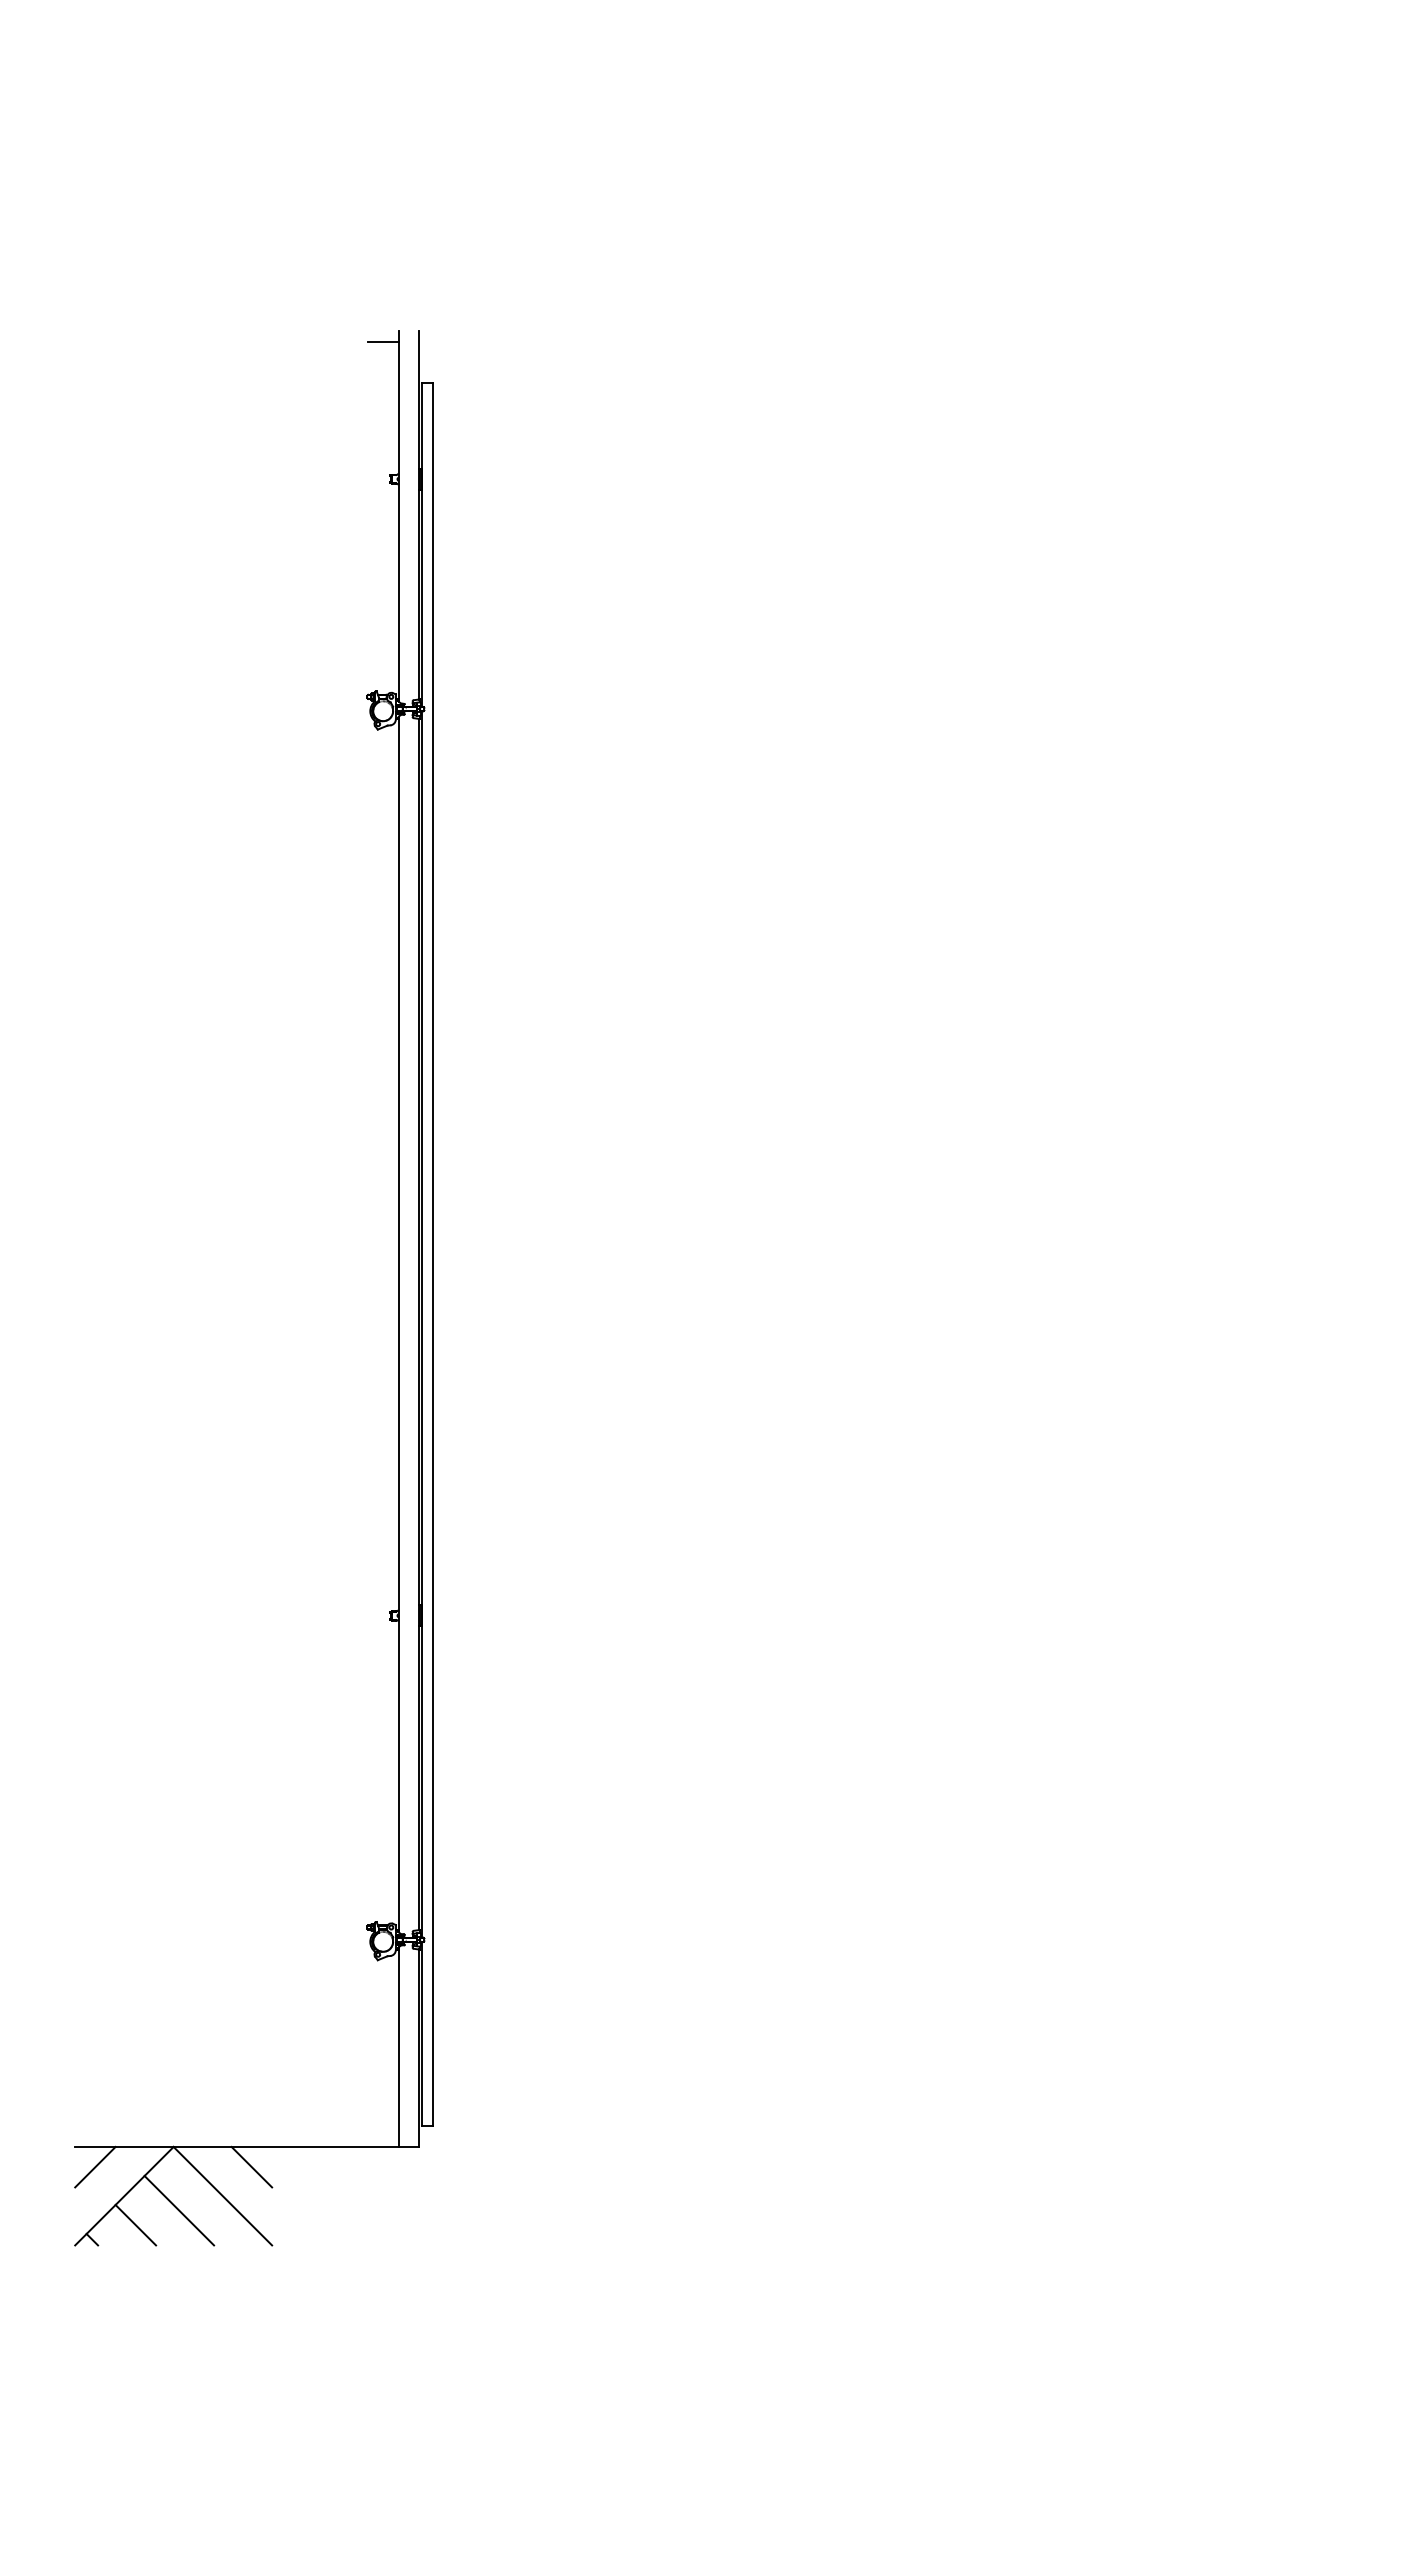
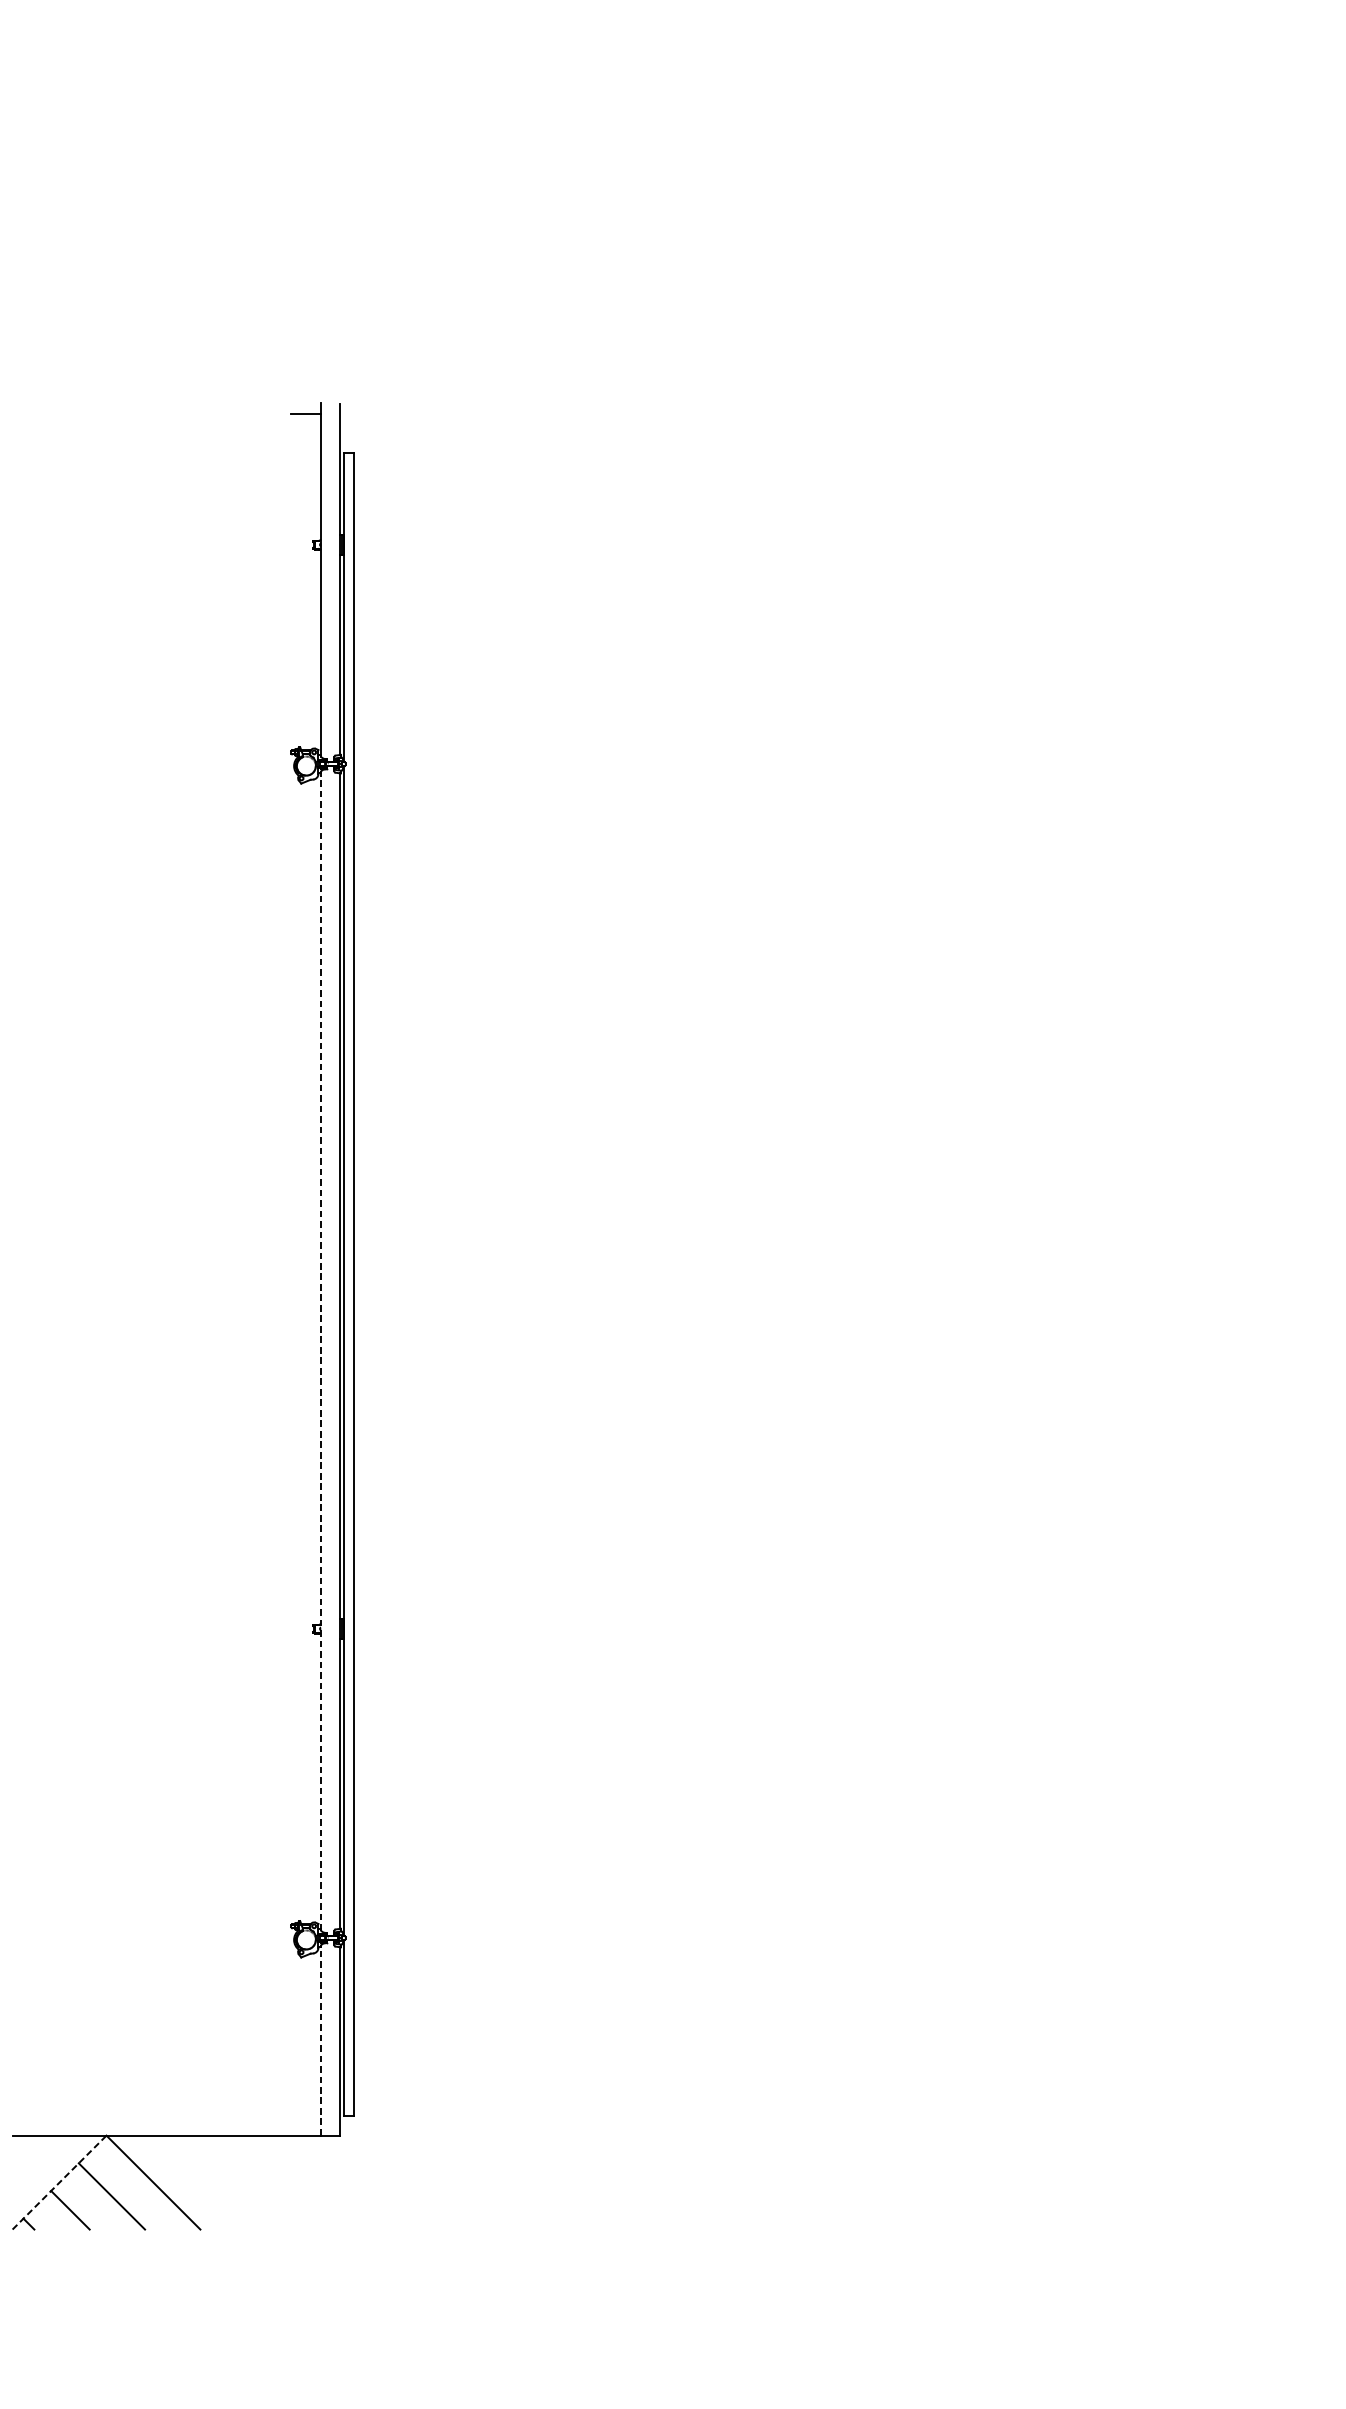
line: (398, 1324) -> (320, 1351), solid -> dashed
line: (398, 2047) -> (320, 2040), solid -> dashed
line: (95, 2166) -> (31, 2154), removed
line: (251, 2166) -> (180, 2154), removed
line: (124, 2196) -> (59, 2182), solid -> dashed

